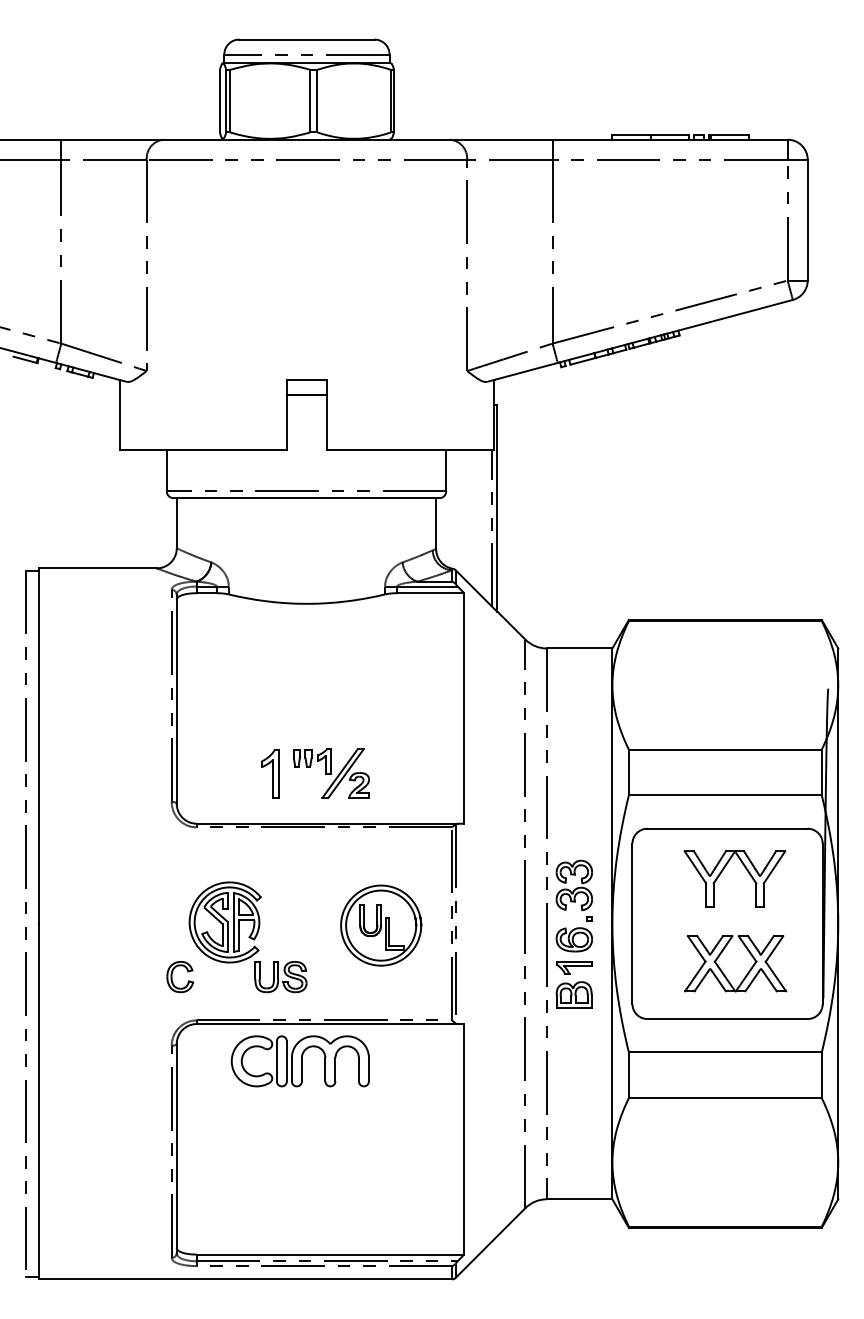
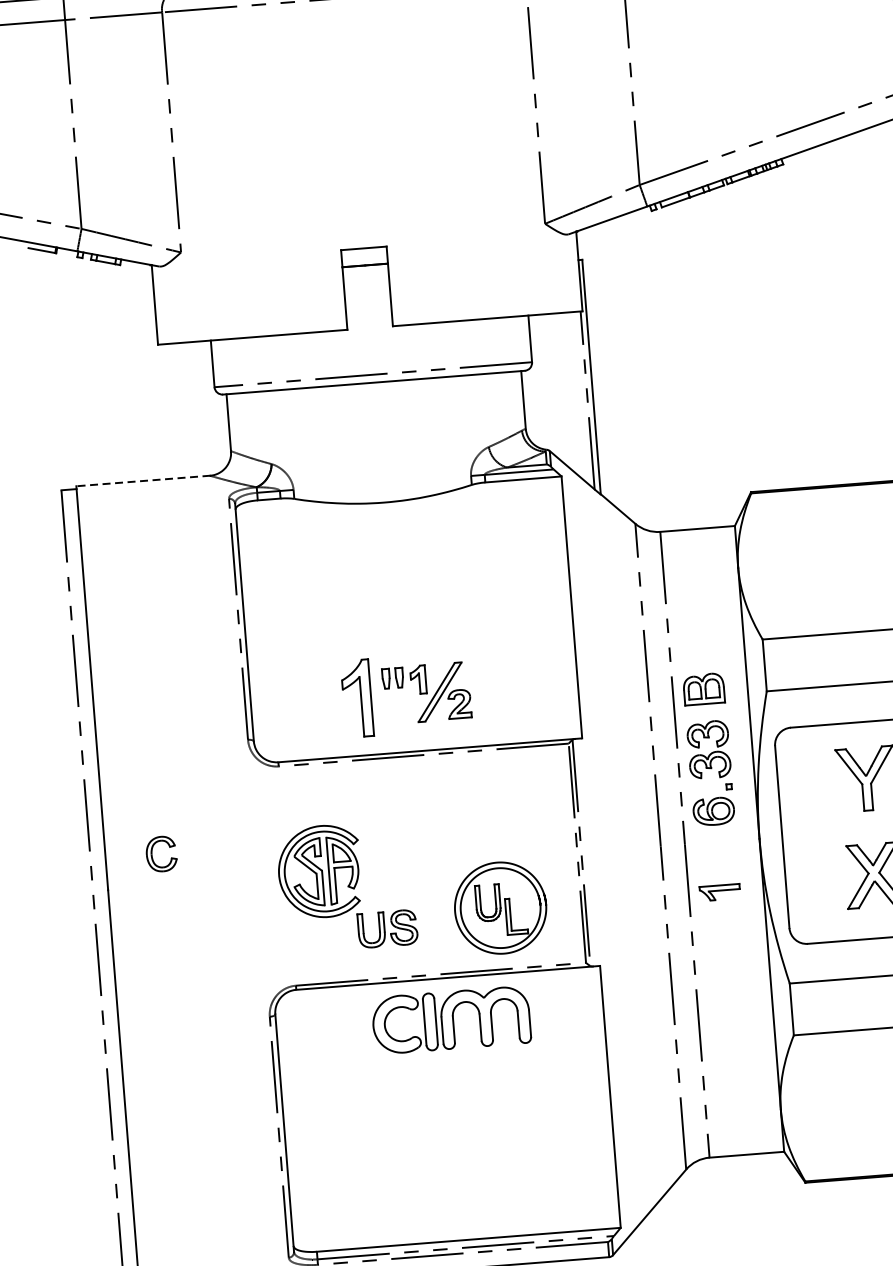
line: (97, 568) -> (142, 481), solid -> dashed
part: (270, 773) -> (357, 698), size x1.4
part: (573, 905) -> (709, 772), moved
part: (381, 925) -> (501, 907), moved
part: (172, 977) -> (152, 855), moved
part: (573, 994) -> (703, 688), moved
part: (299, 1061) -> (450, 1020), moved

